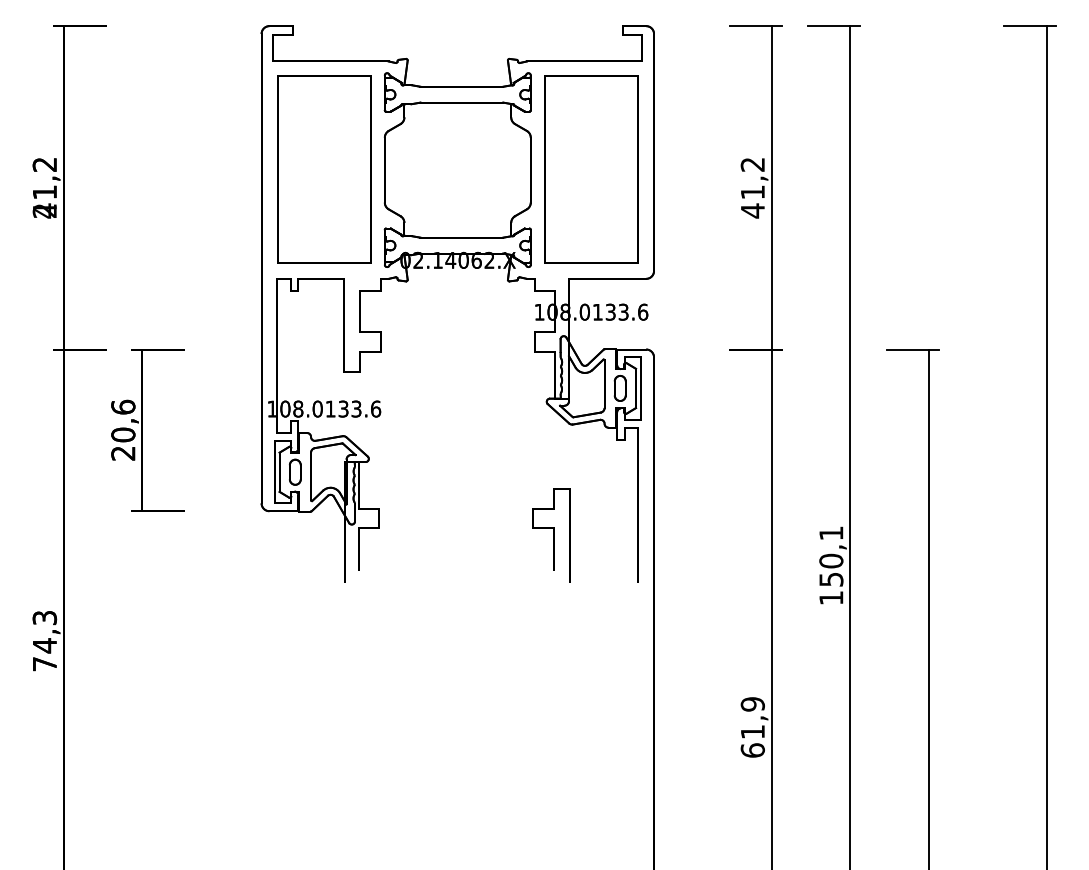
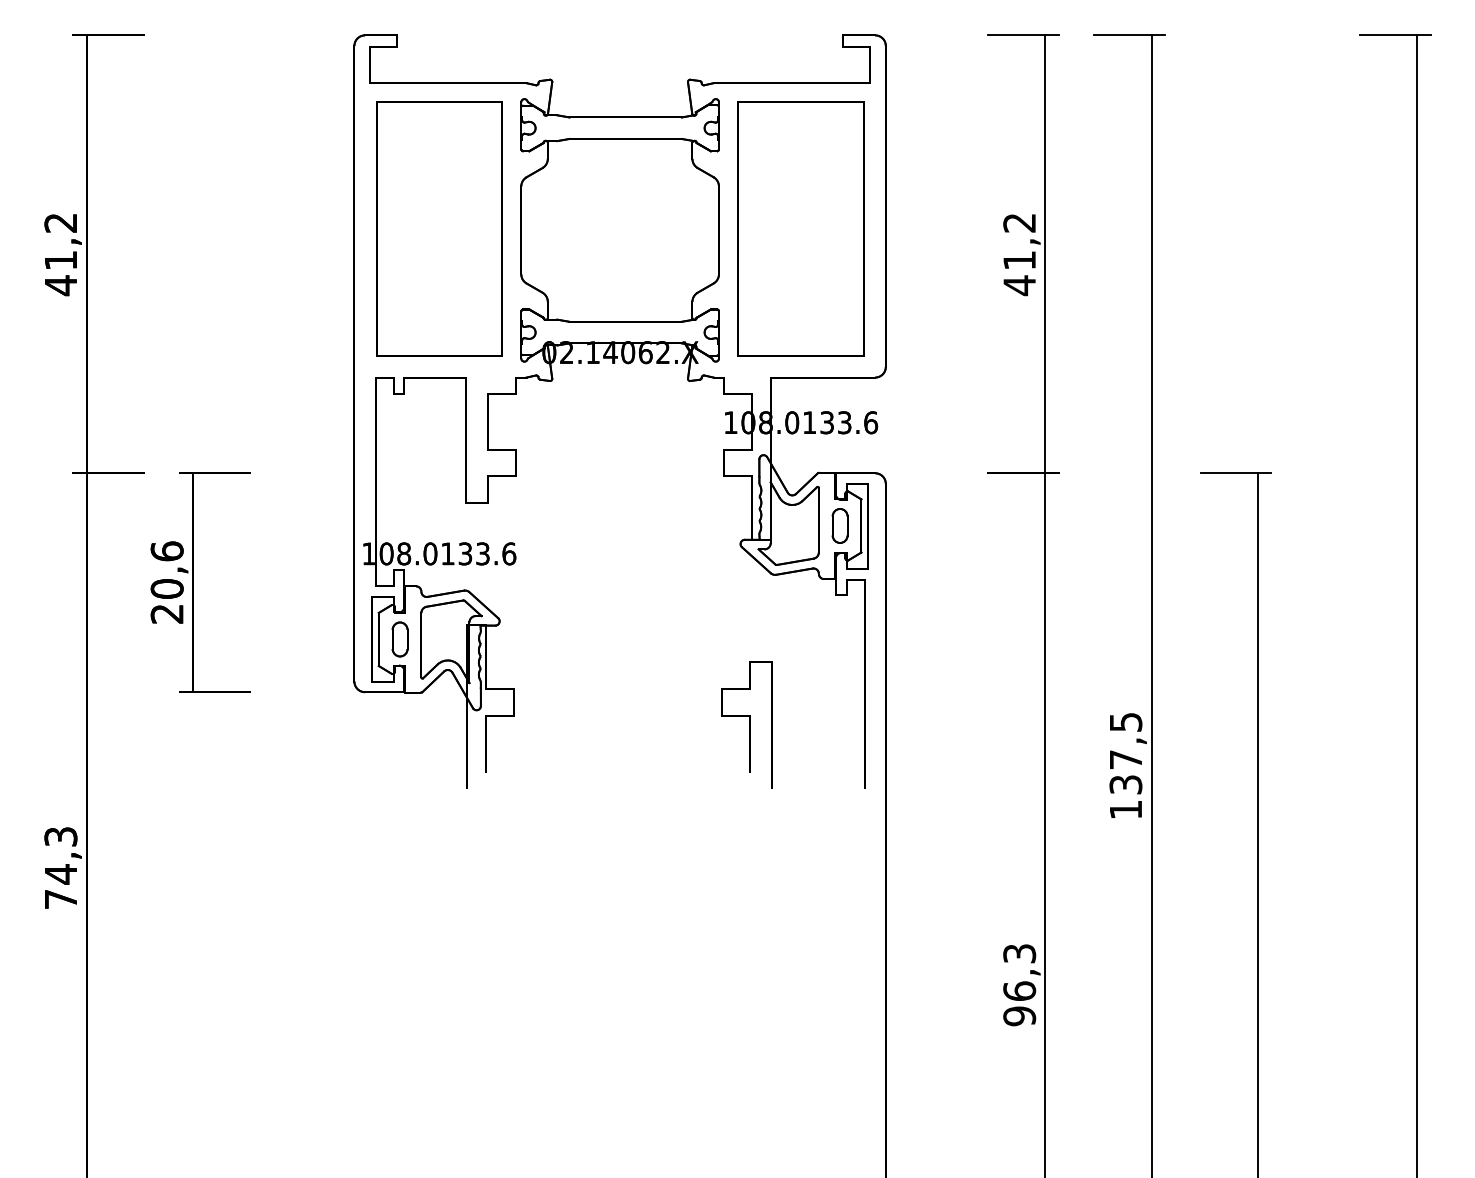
text: (44, 210) -> (60, 285), 21,2 -> 41,2
text: (831, 555) -> (1126, 752), 150,1 -> 137,5
text: (752, 727) -> (1019, 985), 61,9 -> 96,3

